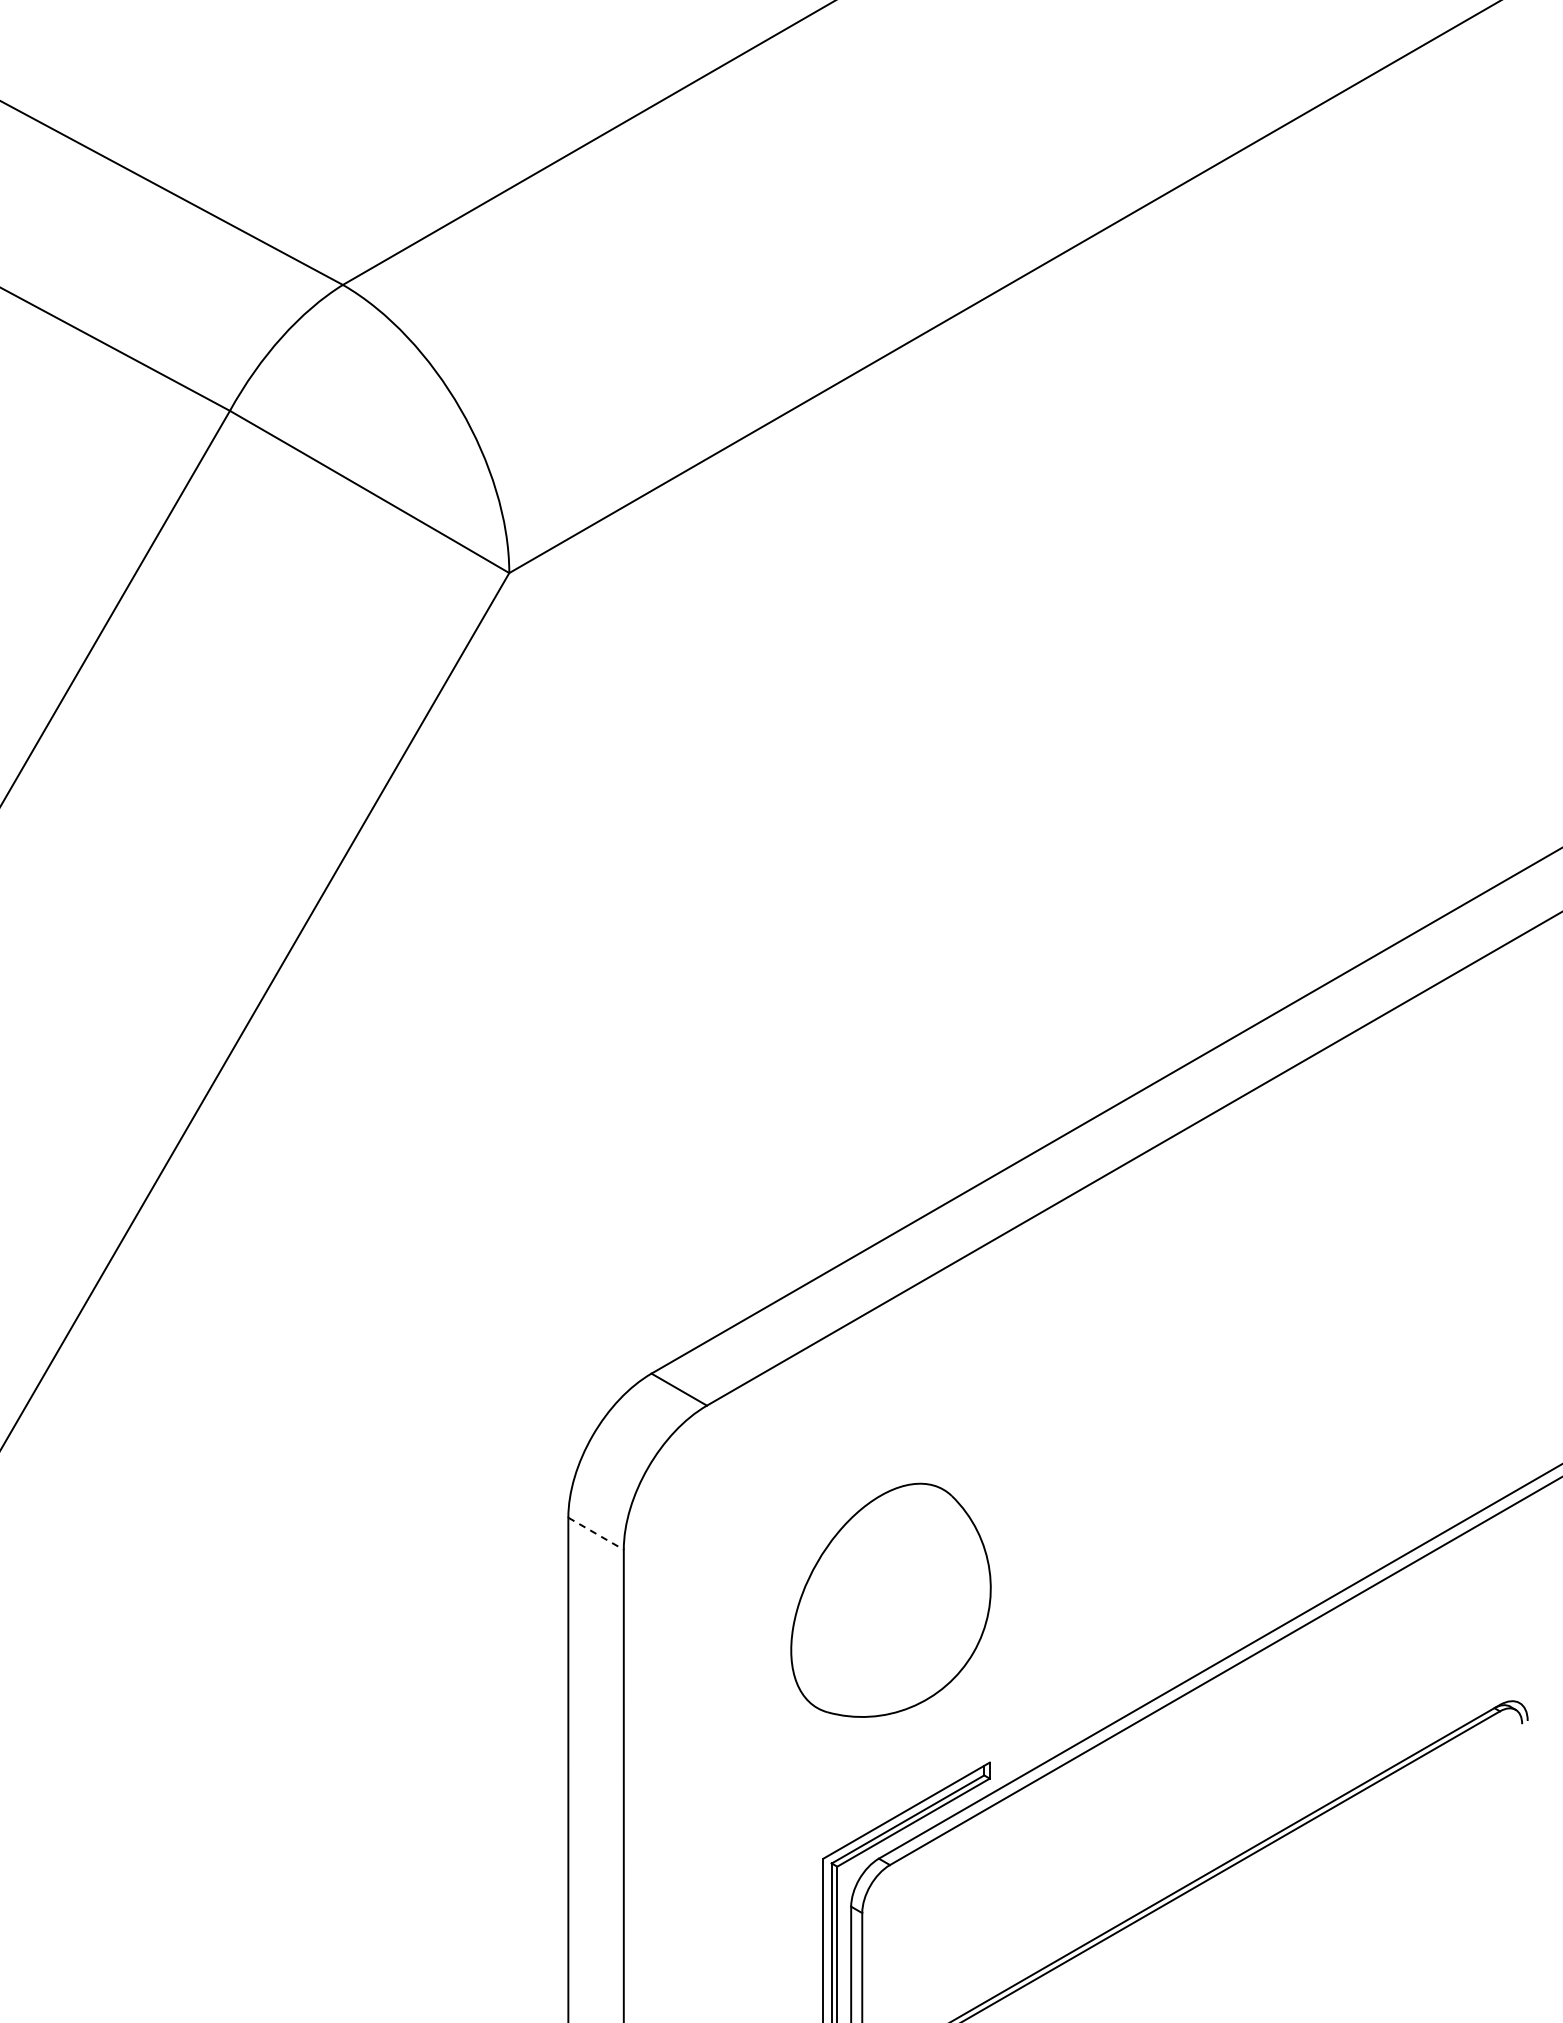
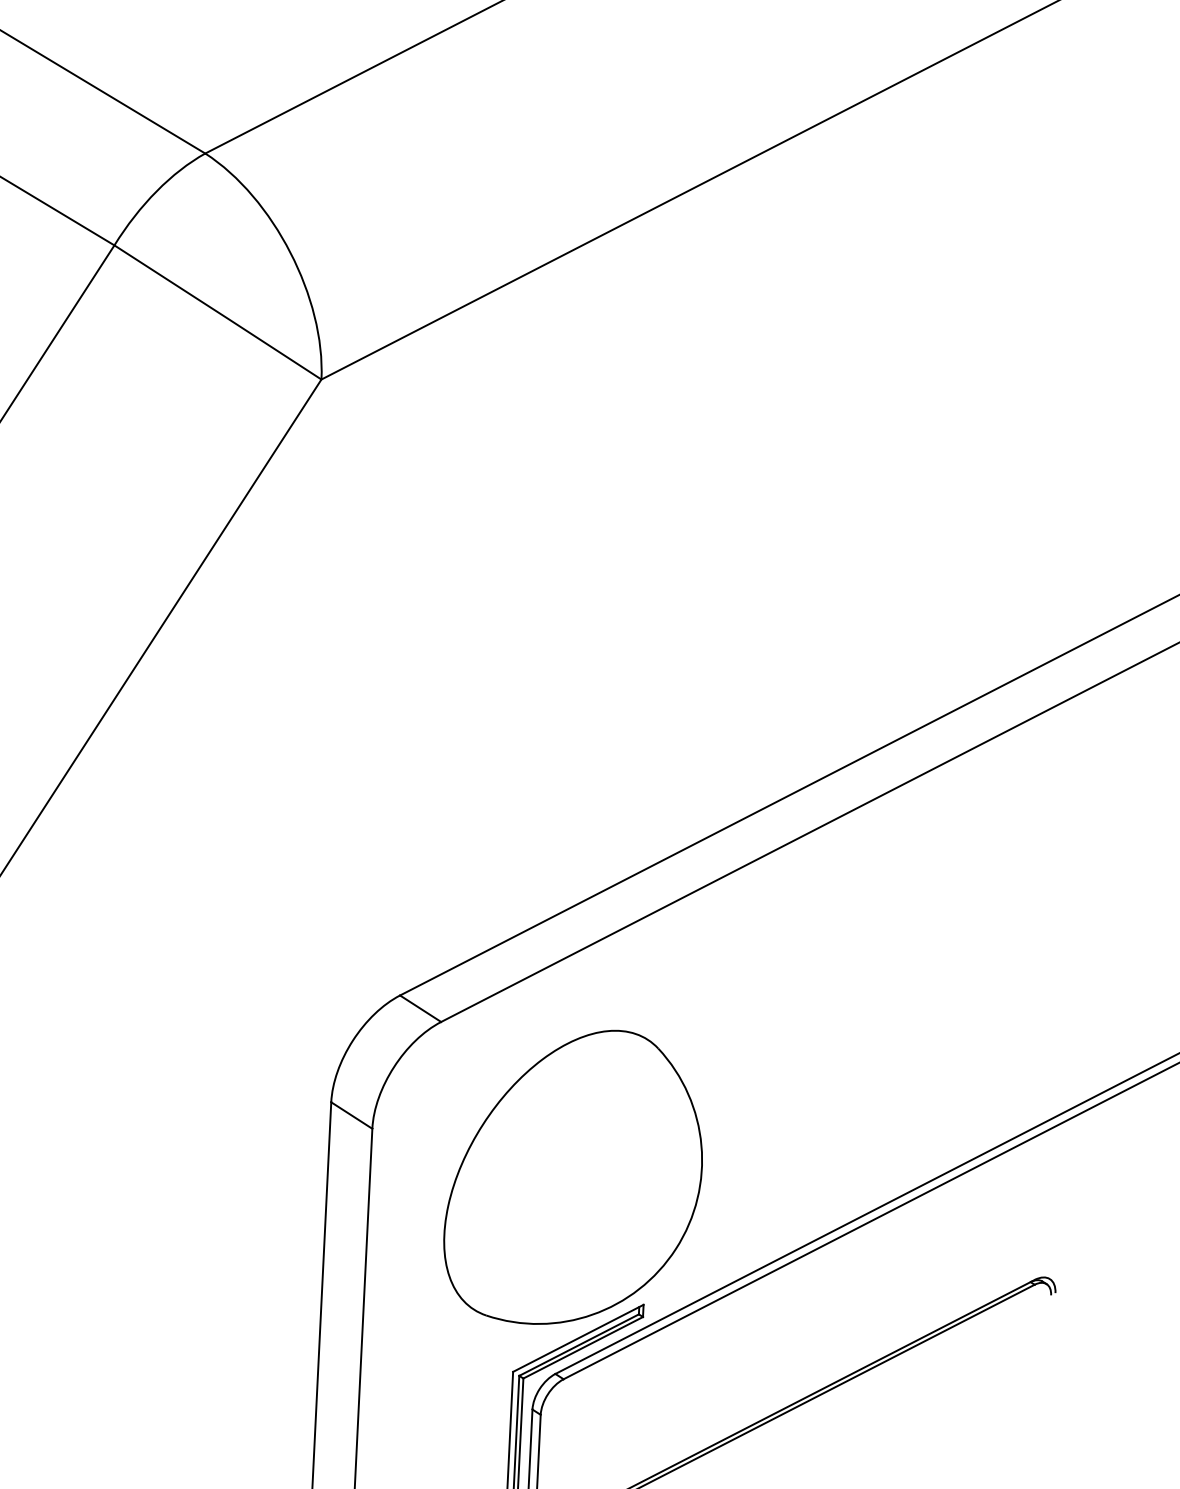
line: (596, 1533) -> (352, 1115), dashed -> solid
part: (890, 1600) -> (573, 1177), size x1.67

